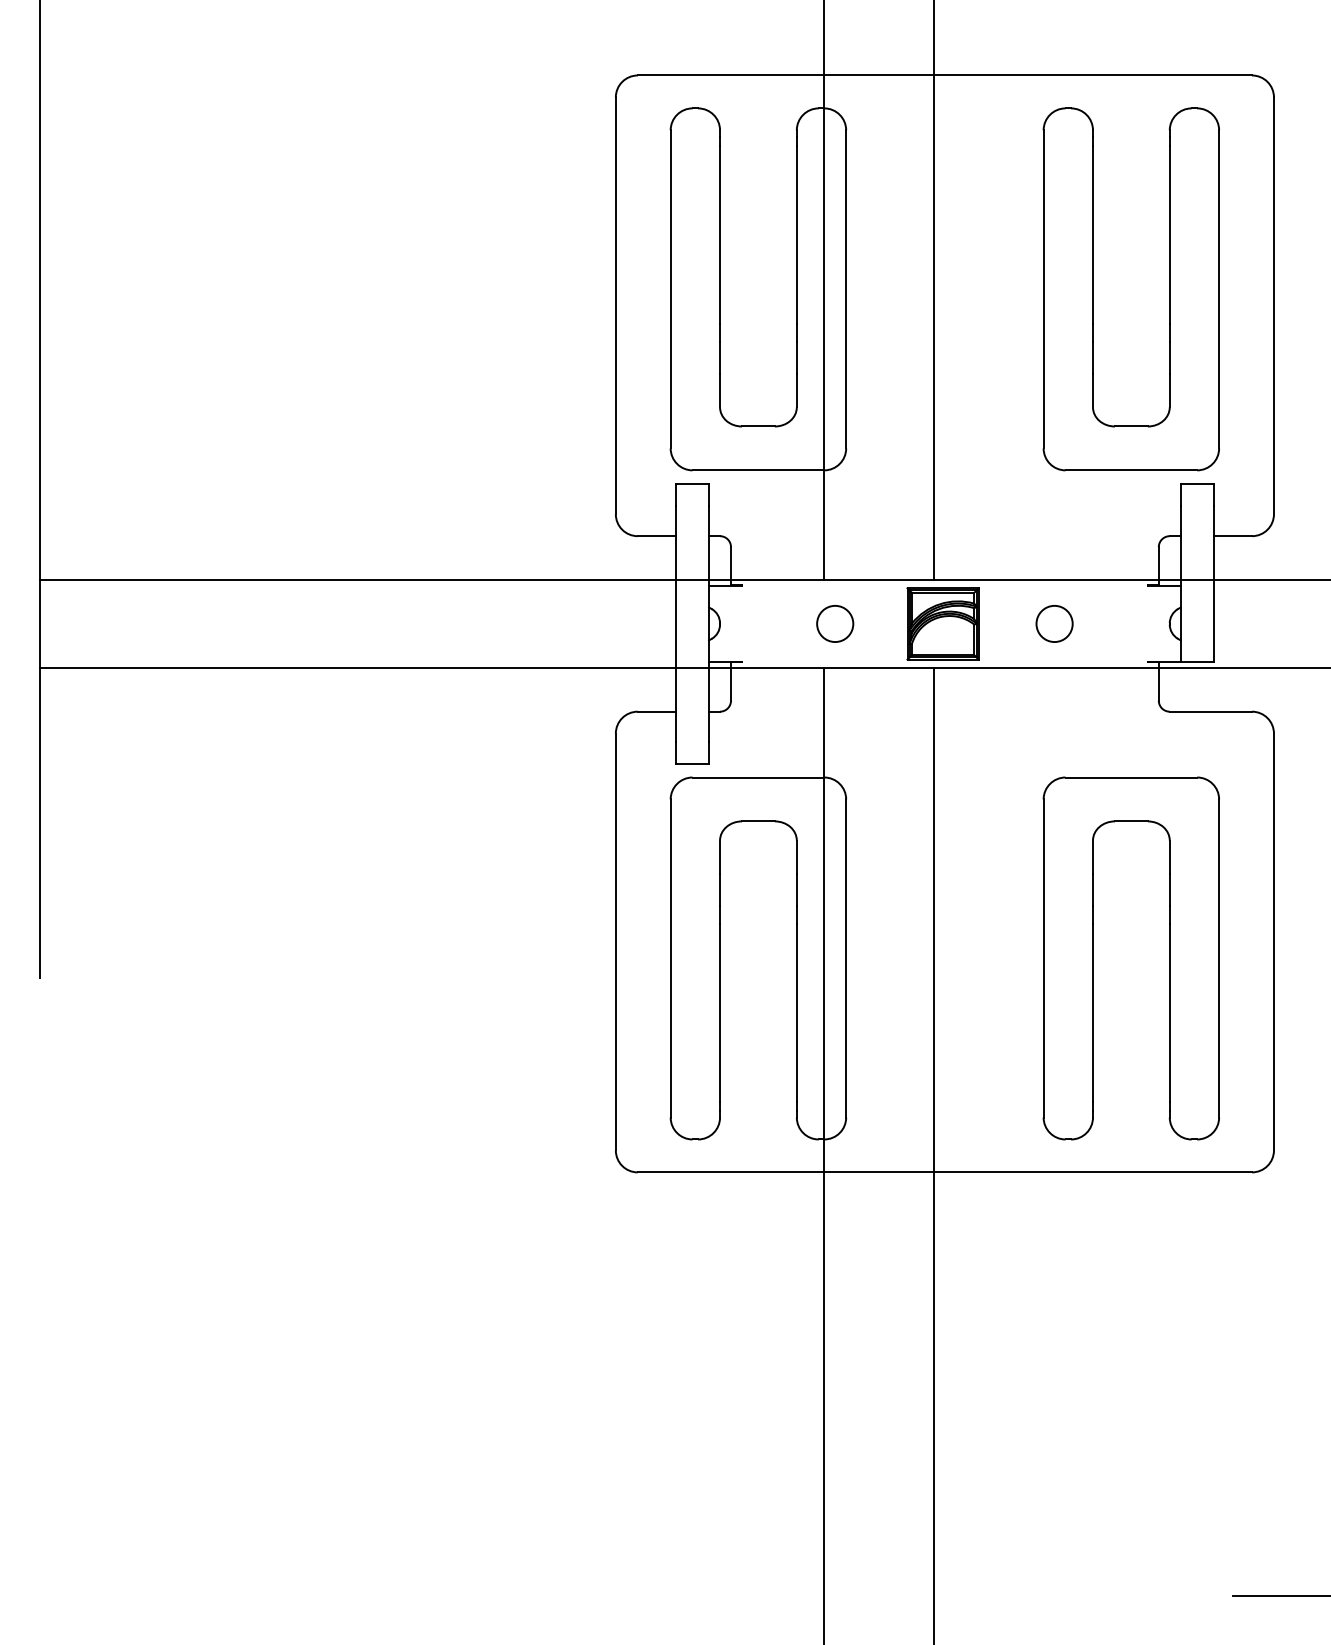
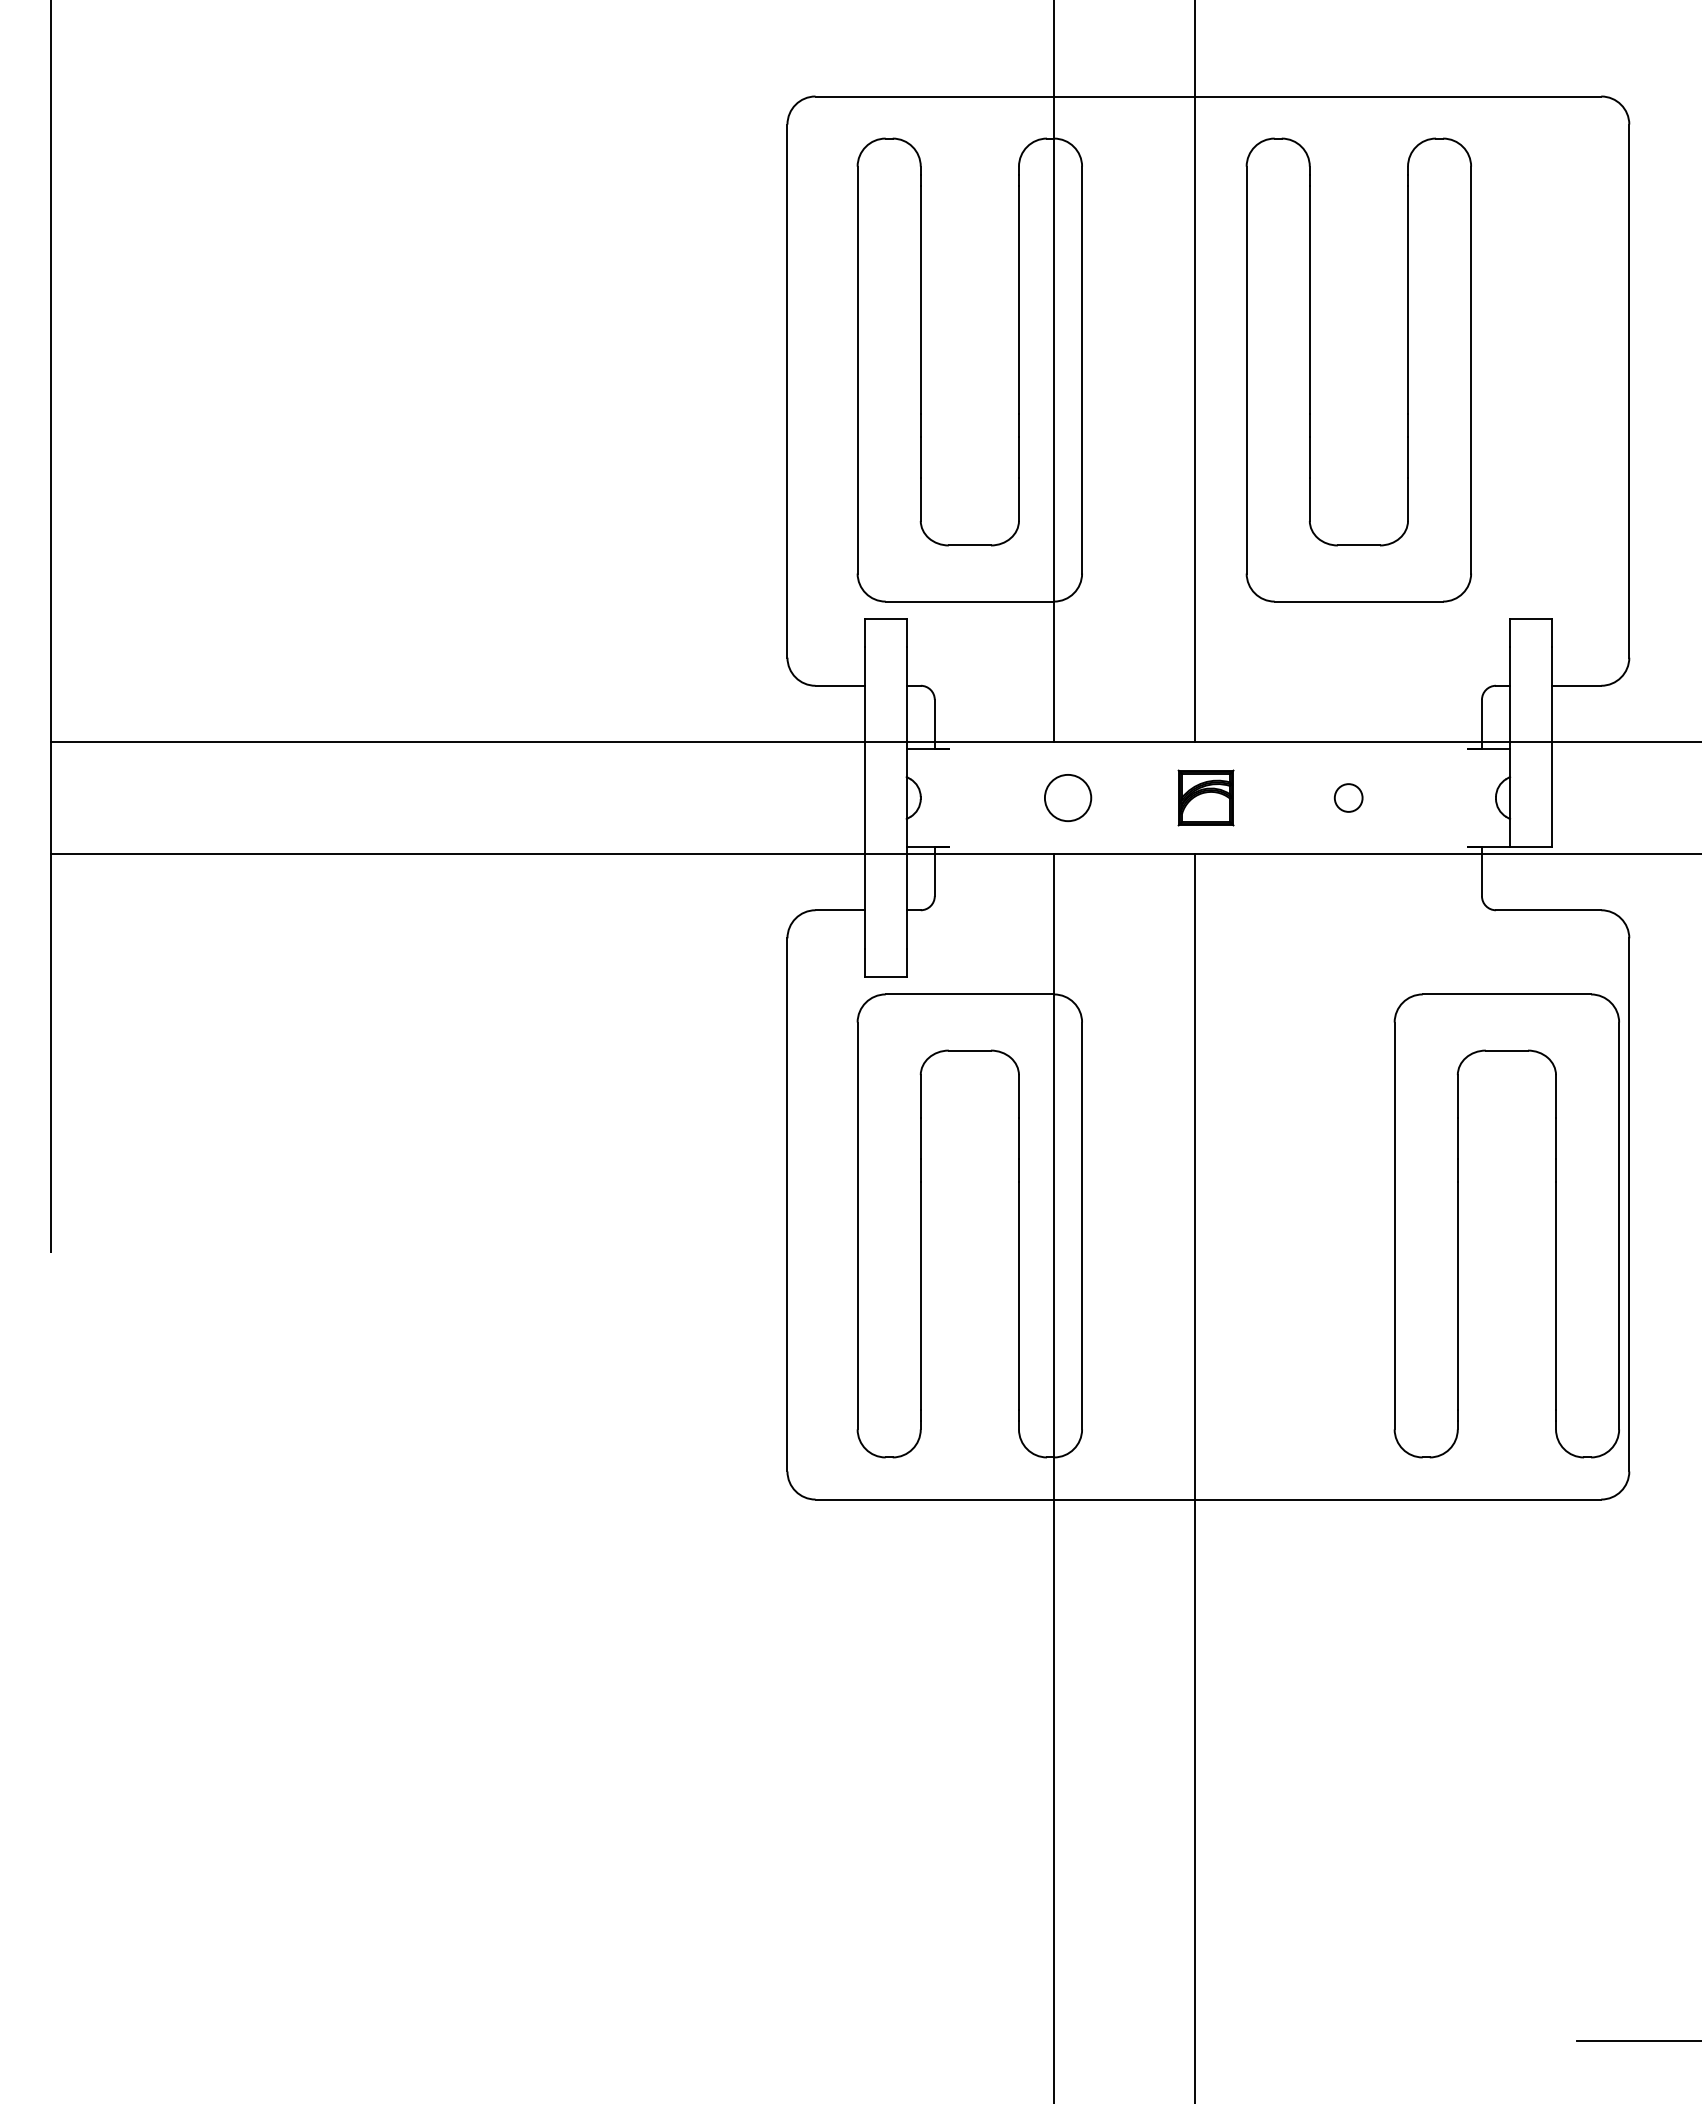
part: (1093, 288) -> (1310, 369), moved
part: (942, 623) -> (1205, 797), size x0.6
circle: (1054, 623) -> (1348, 797), size x0.6
part: (1093, 958) -> (1458, 1225), moved

